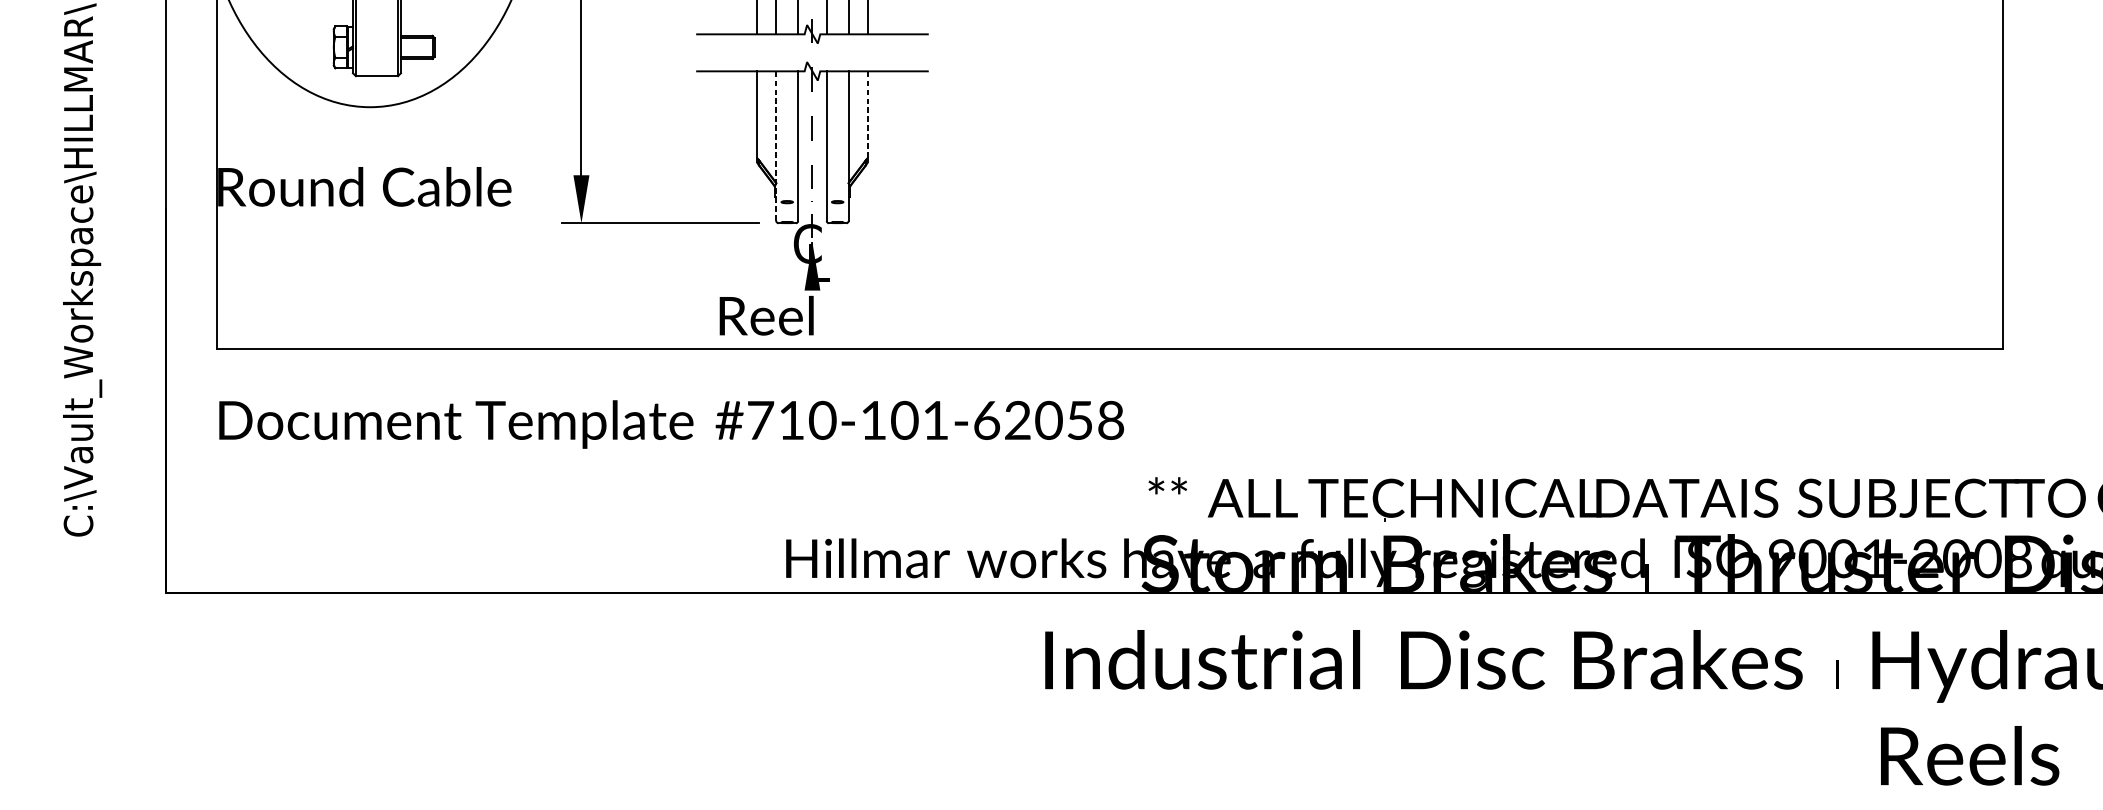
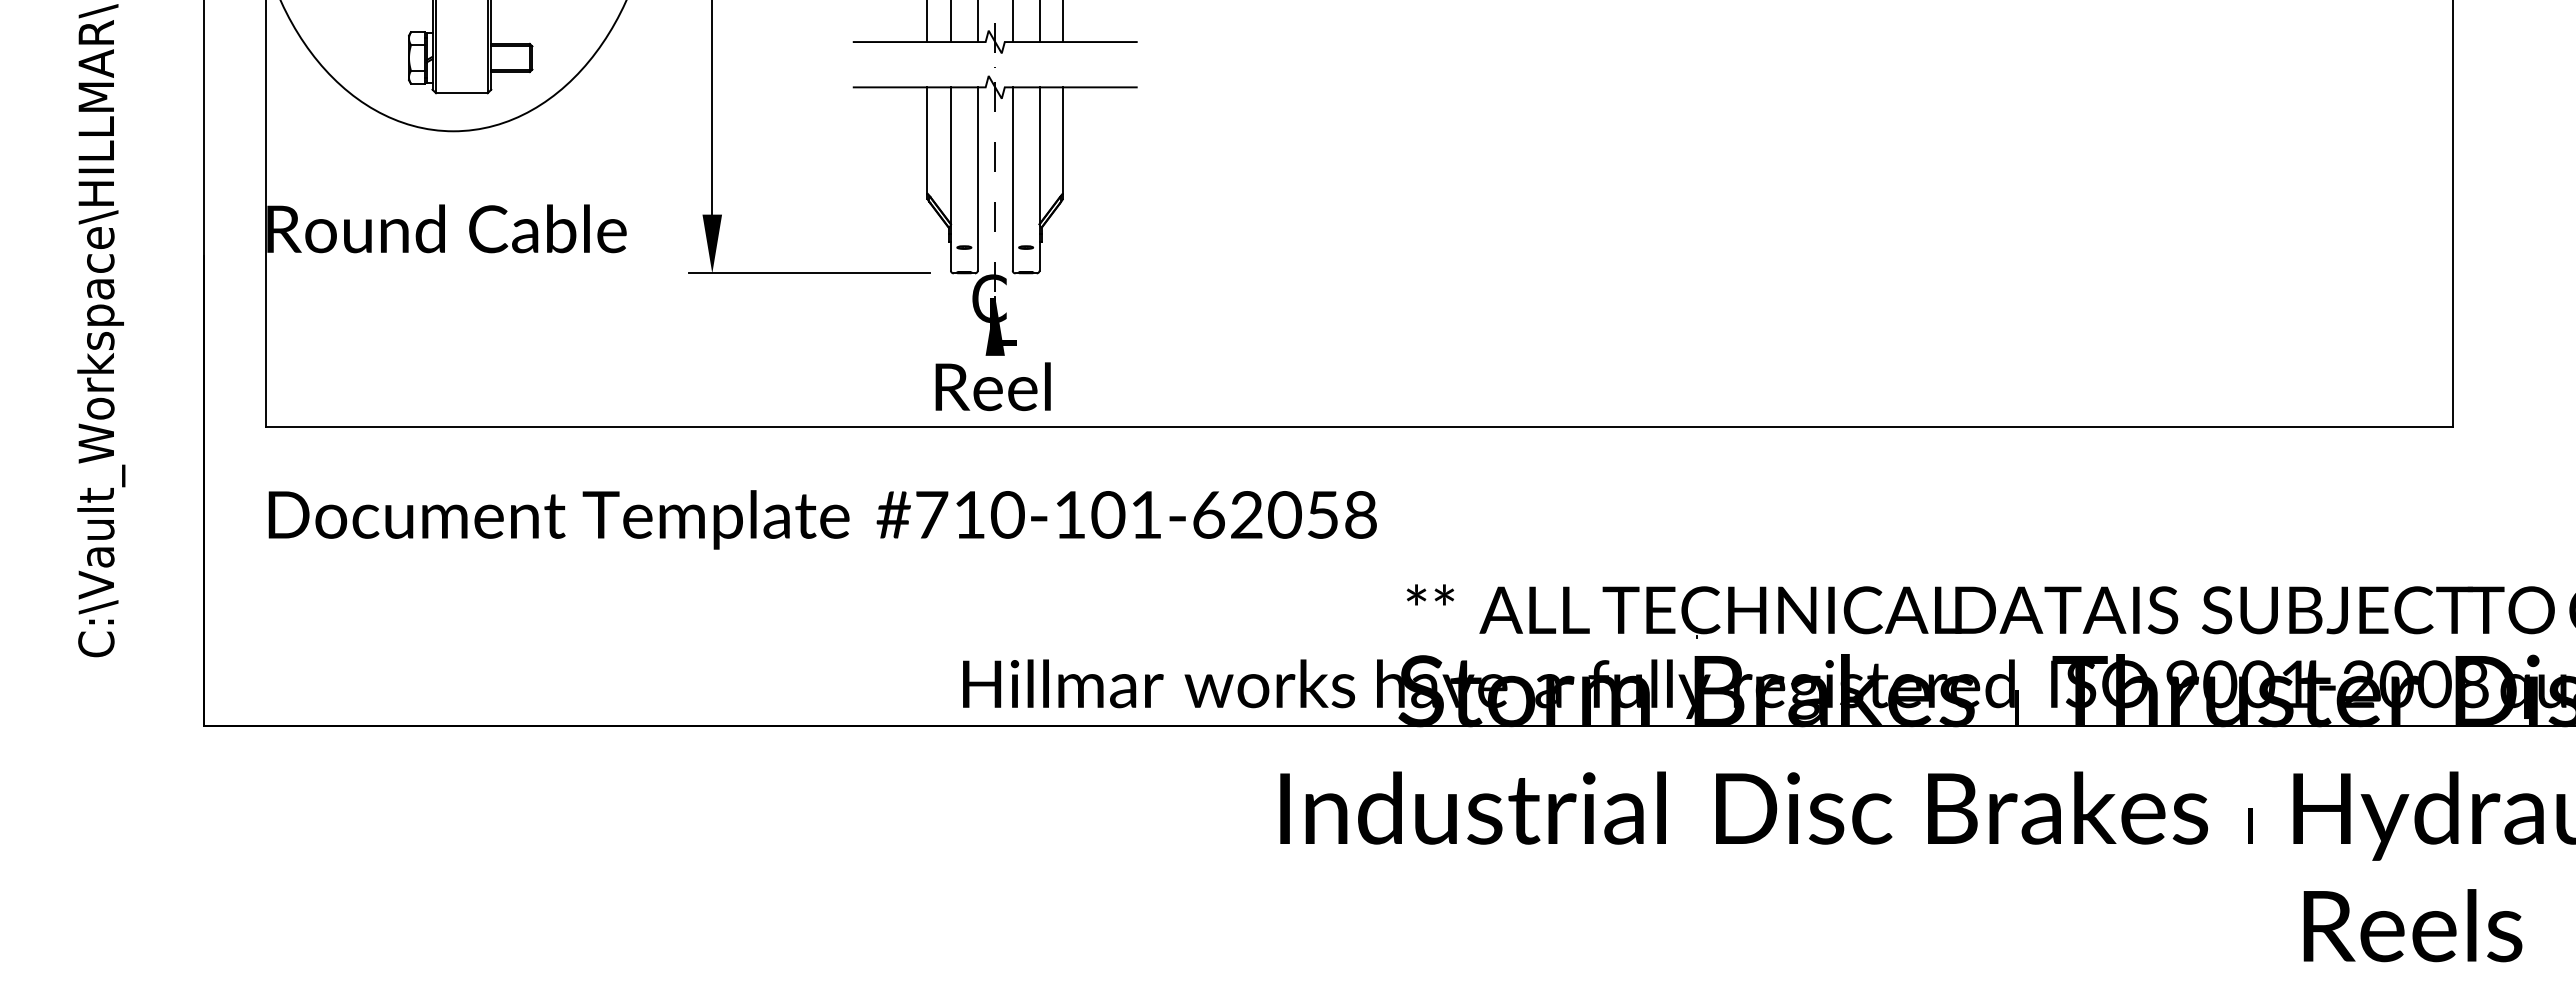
line: (868, 114) -> (1063, 140), dashed -> solid
line: (775, 145) -> (950, 178), dashed -> solid
text: (766, 315) -> (992, 386), moved

